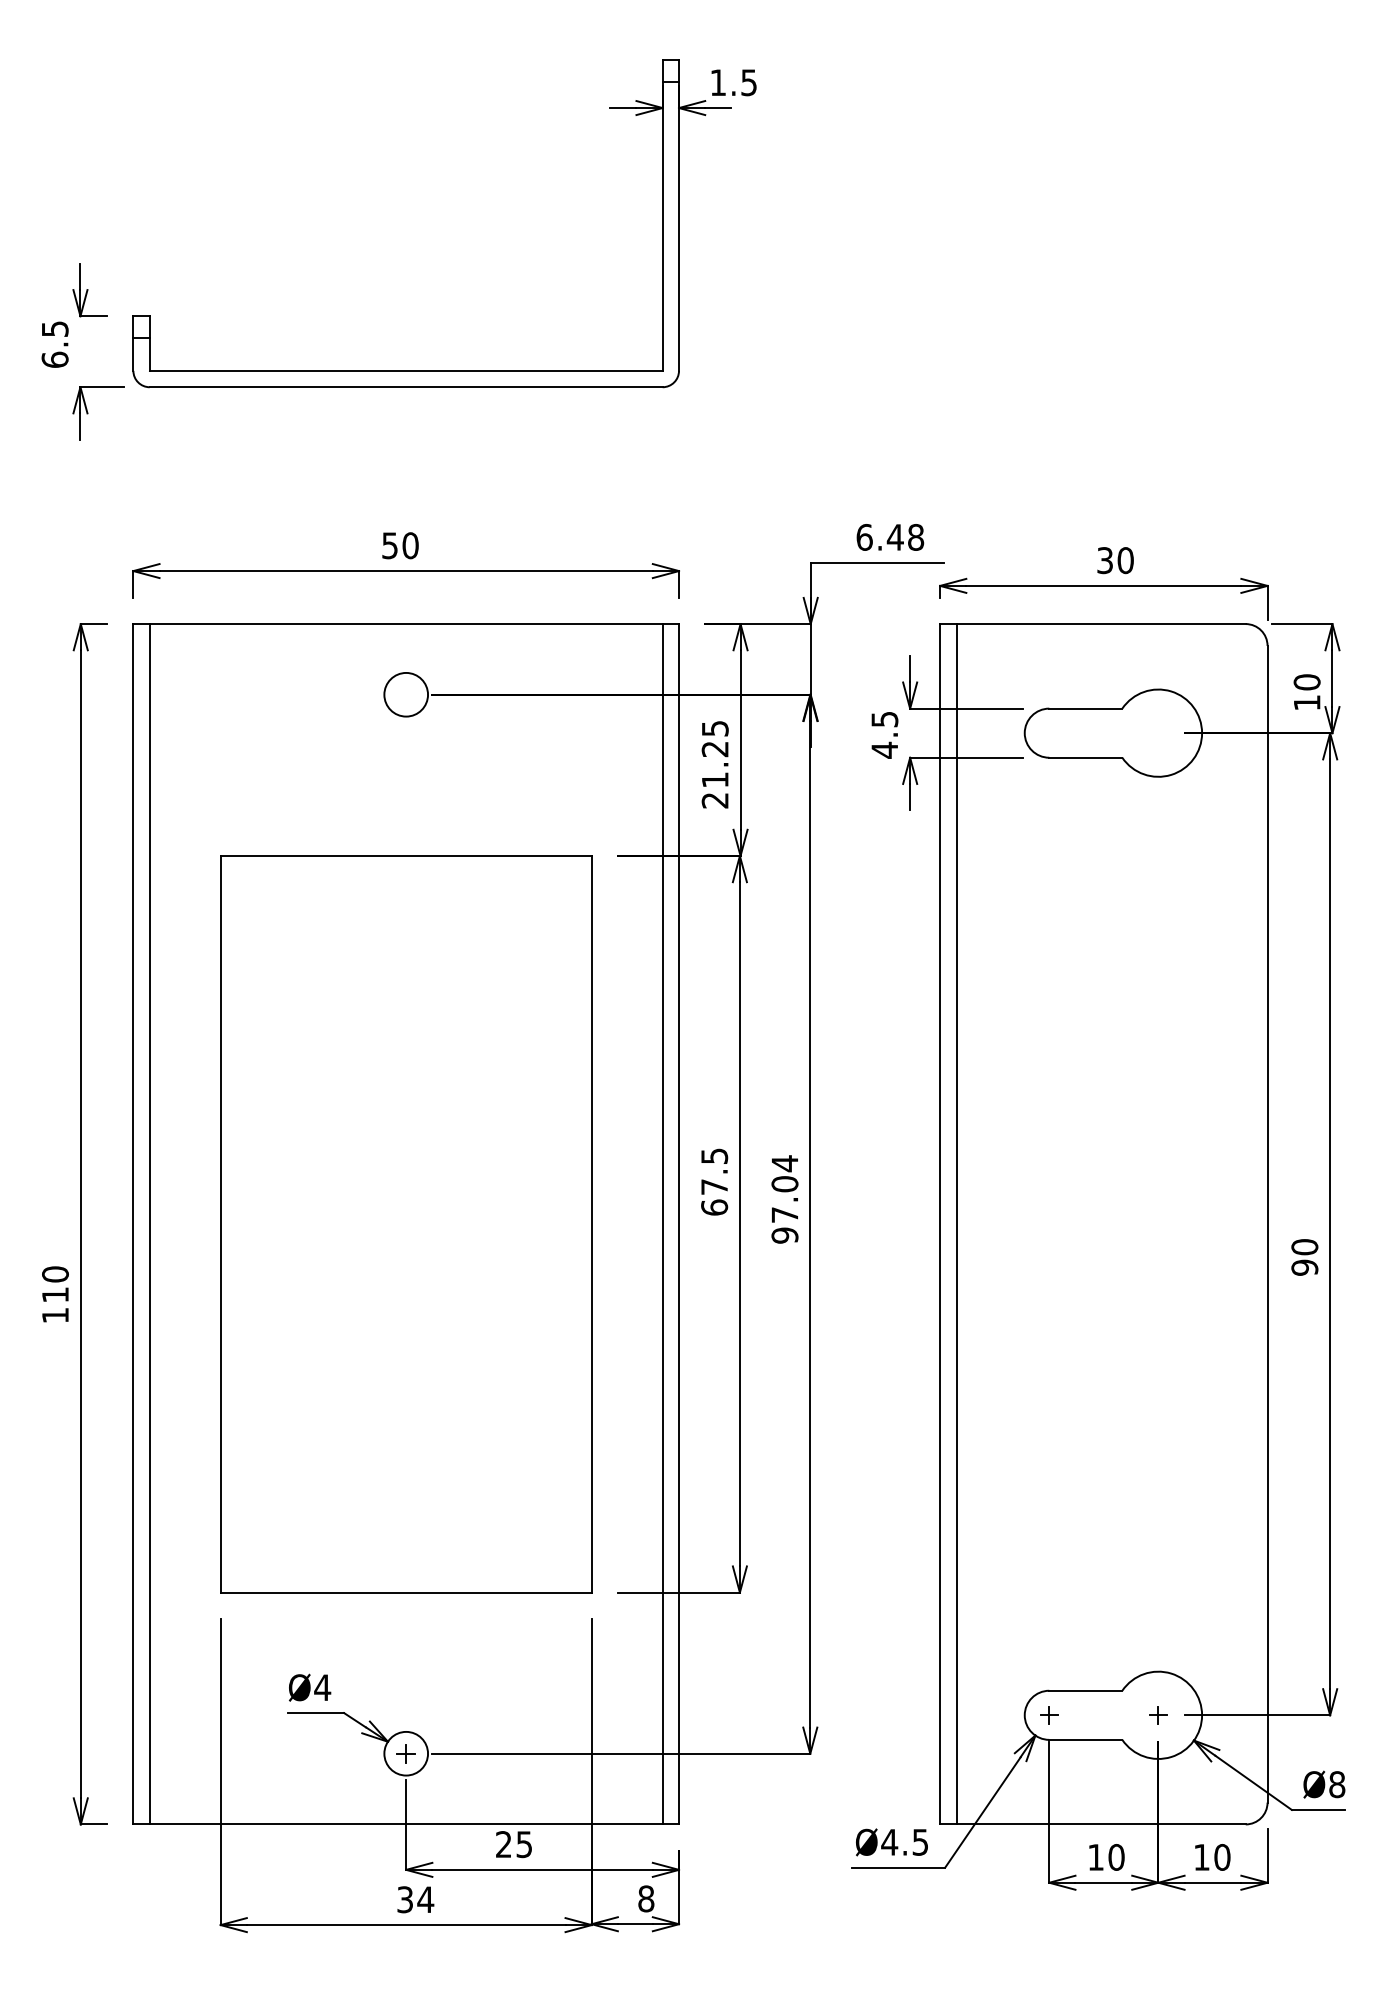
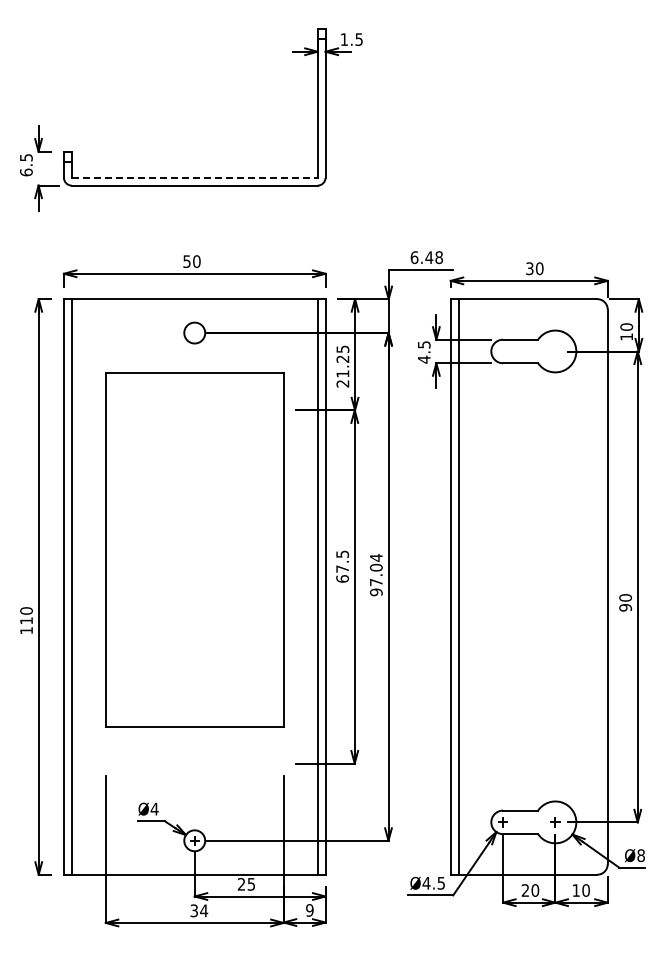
line: (405, 370) -> (194, 177), solid -> dashed
part: (405, 1223) -> (194, 549), moved
text: (1093, 1857) -> (524, 890), 10 -> 20
text: (645, 1899) -> (309, 910), 8 -> 9

